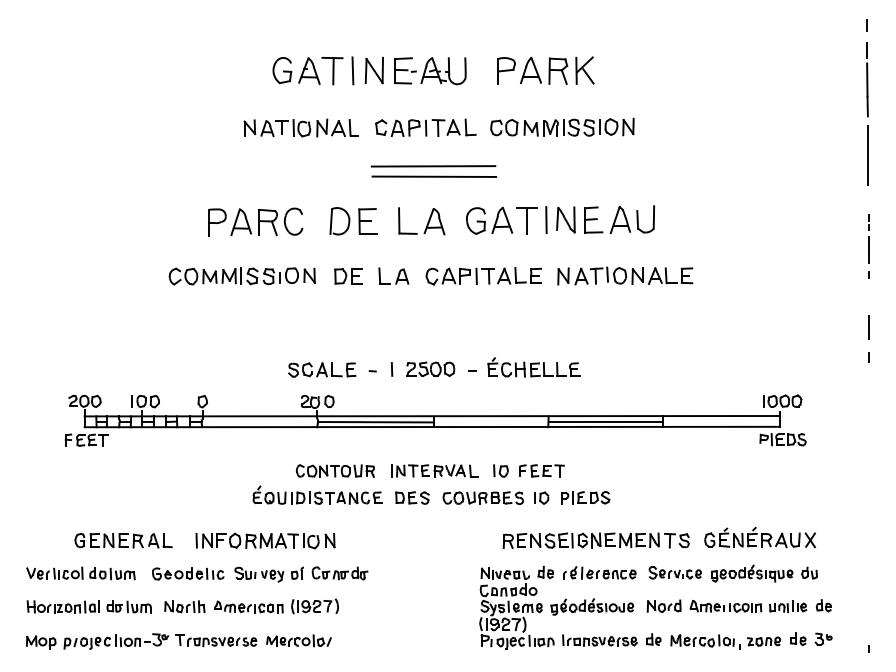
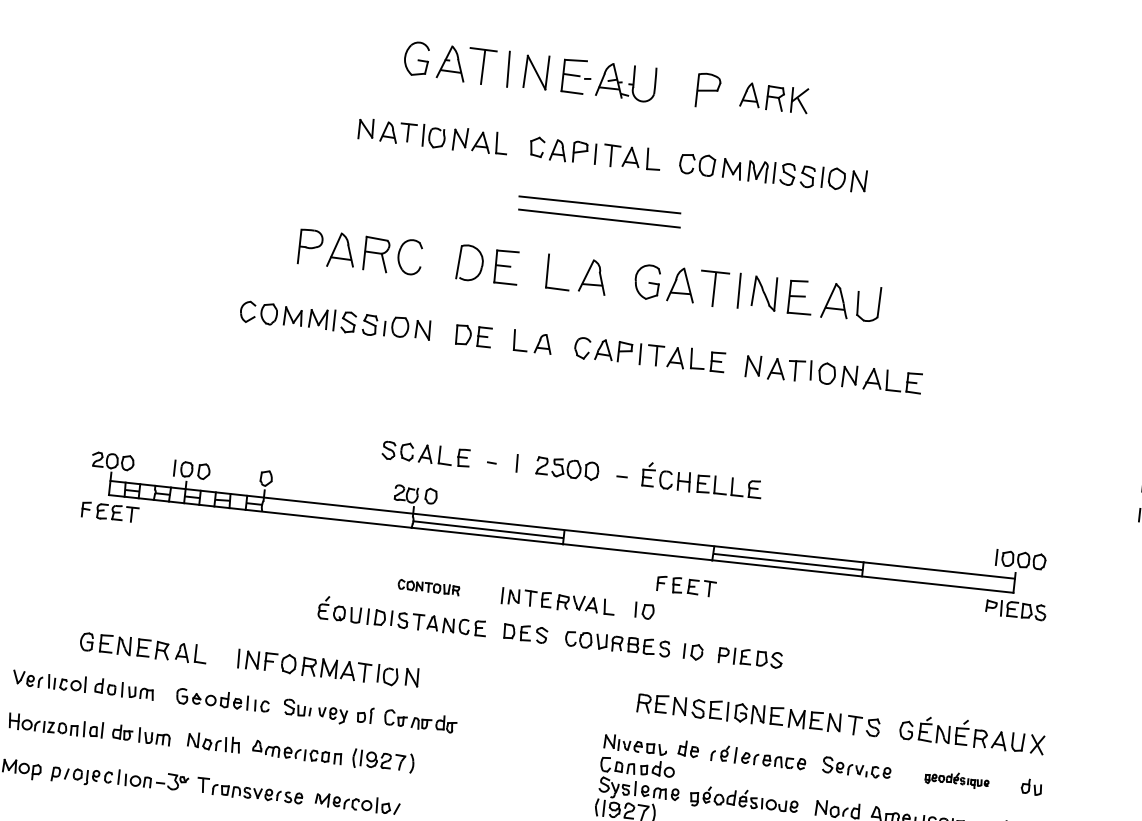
part: (557, 70) -> (774, 97), size x0.7
part: (334, 470) -> (427, 586), size x0.6
part: (541, 470) -> (686, 585), moved
part: (752, 573) -> (957, 779), size x0.6

